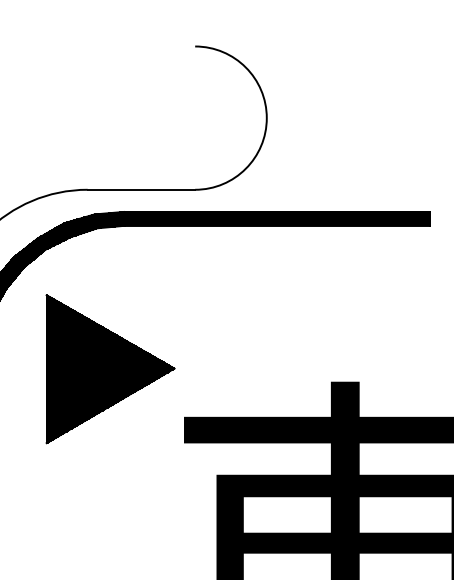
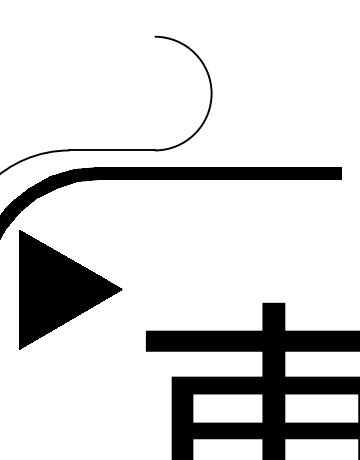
part: (110, 368) -> (70, 289), moved

